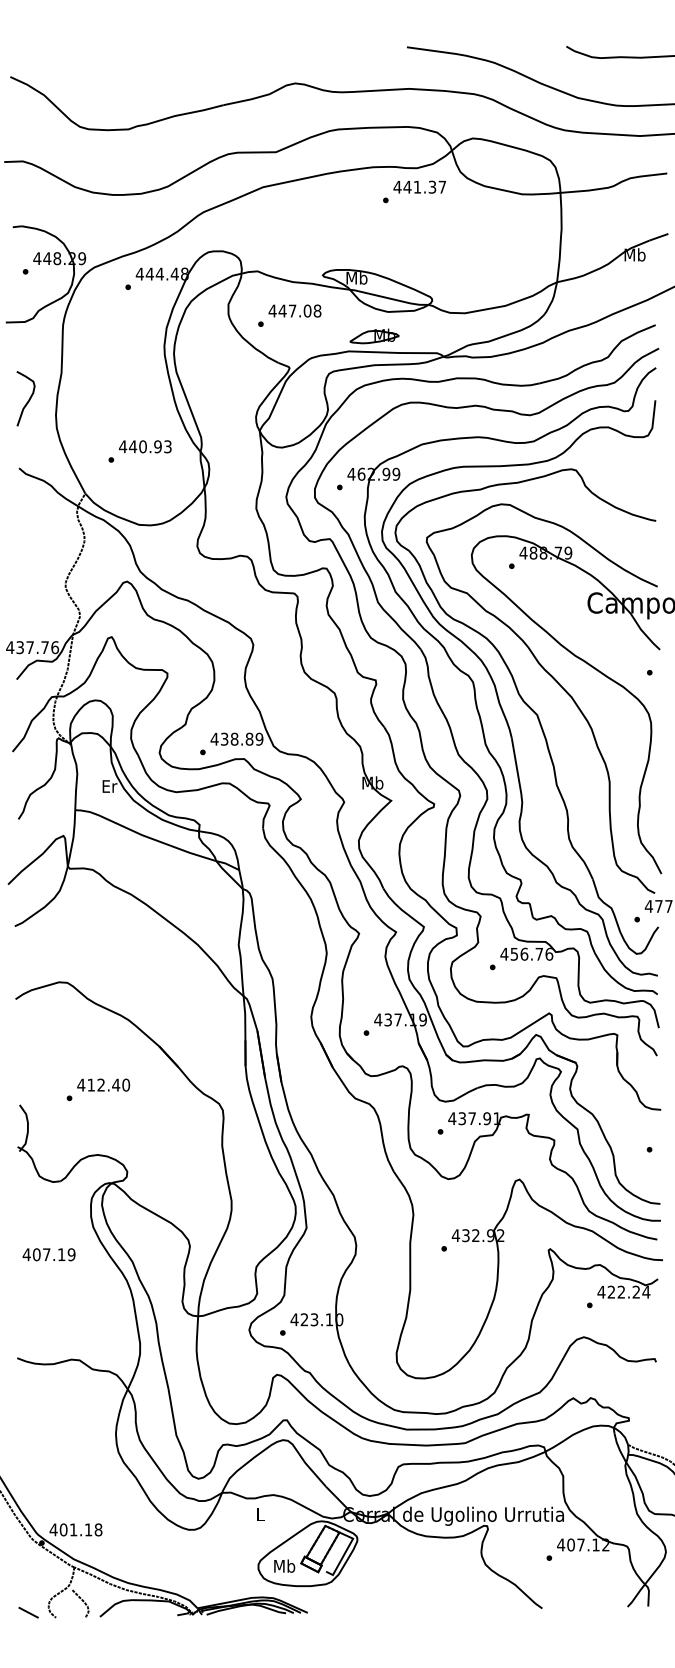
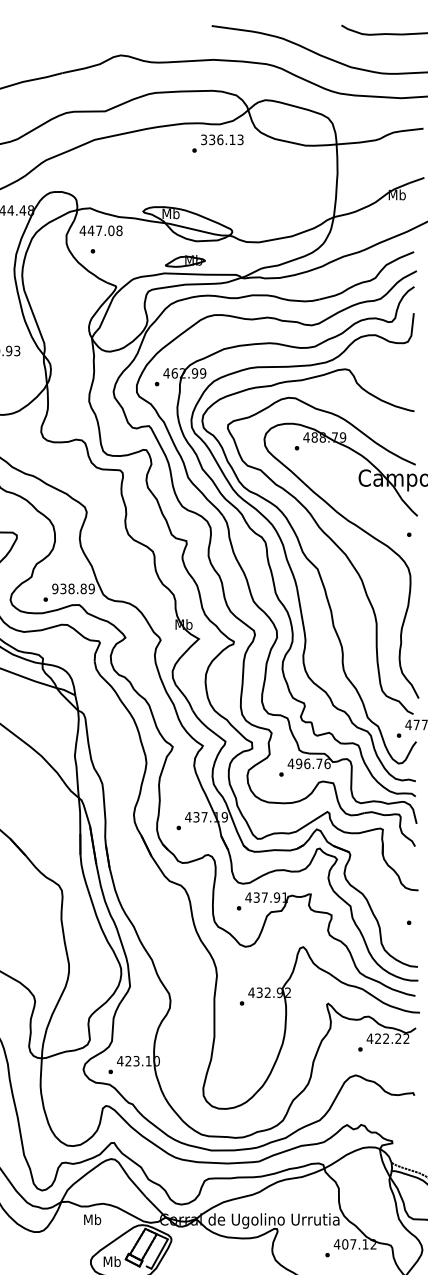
text: (419, 186) -> (221, 139), 441.37 -> 336.13
text: (294, 310) -> (100, 230), moved
text: (214, 738) -> (55, 588), 438.89 -> 938.89
text: (514, 953) -> (299, 763), 456.76 -> 496.76
text: (646, 1292) -> (406, 1038), 422.24 -> 422.22
text: (260, 1514) -> (92, 1219), L -> Mb

